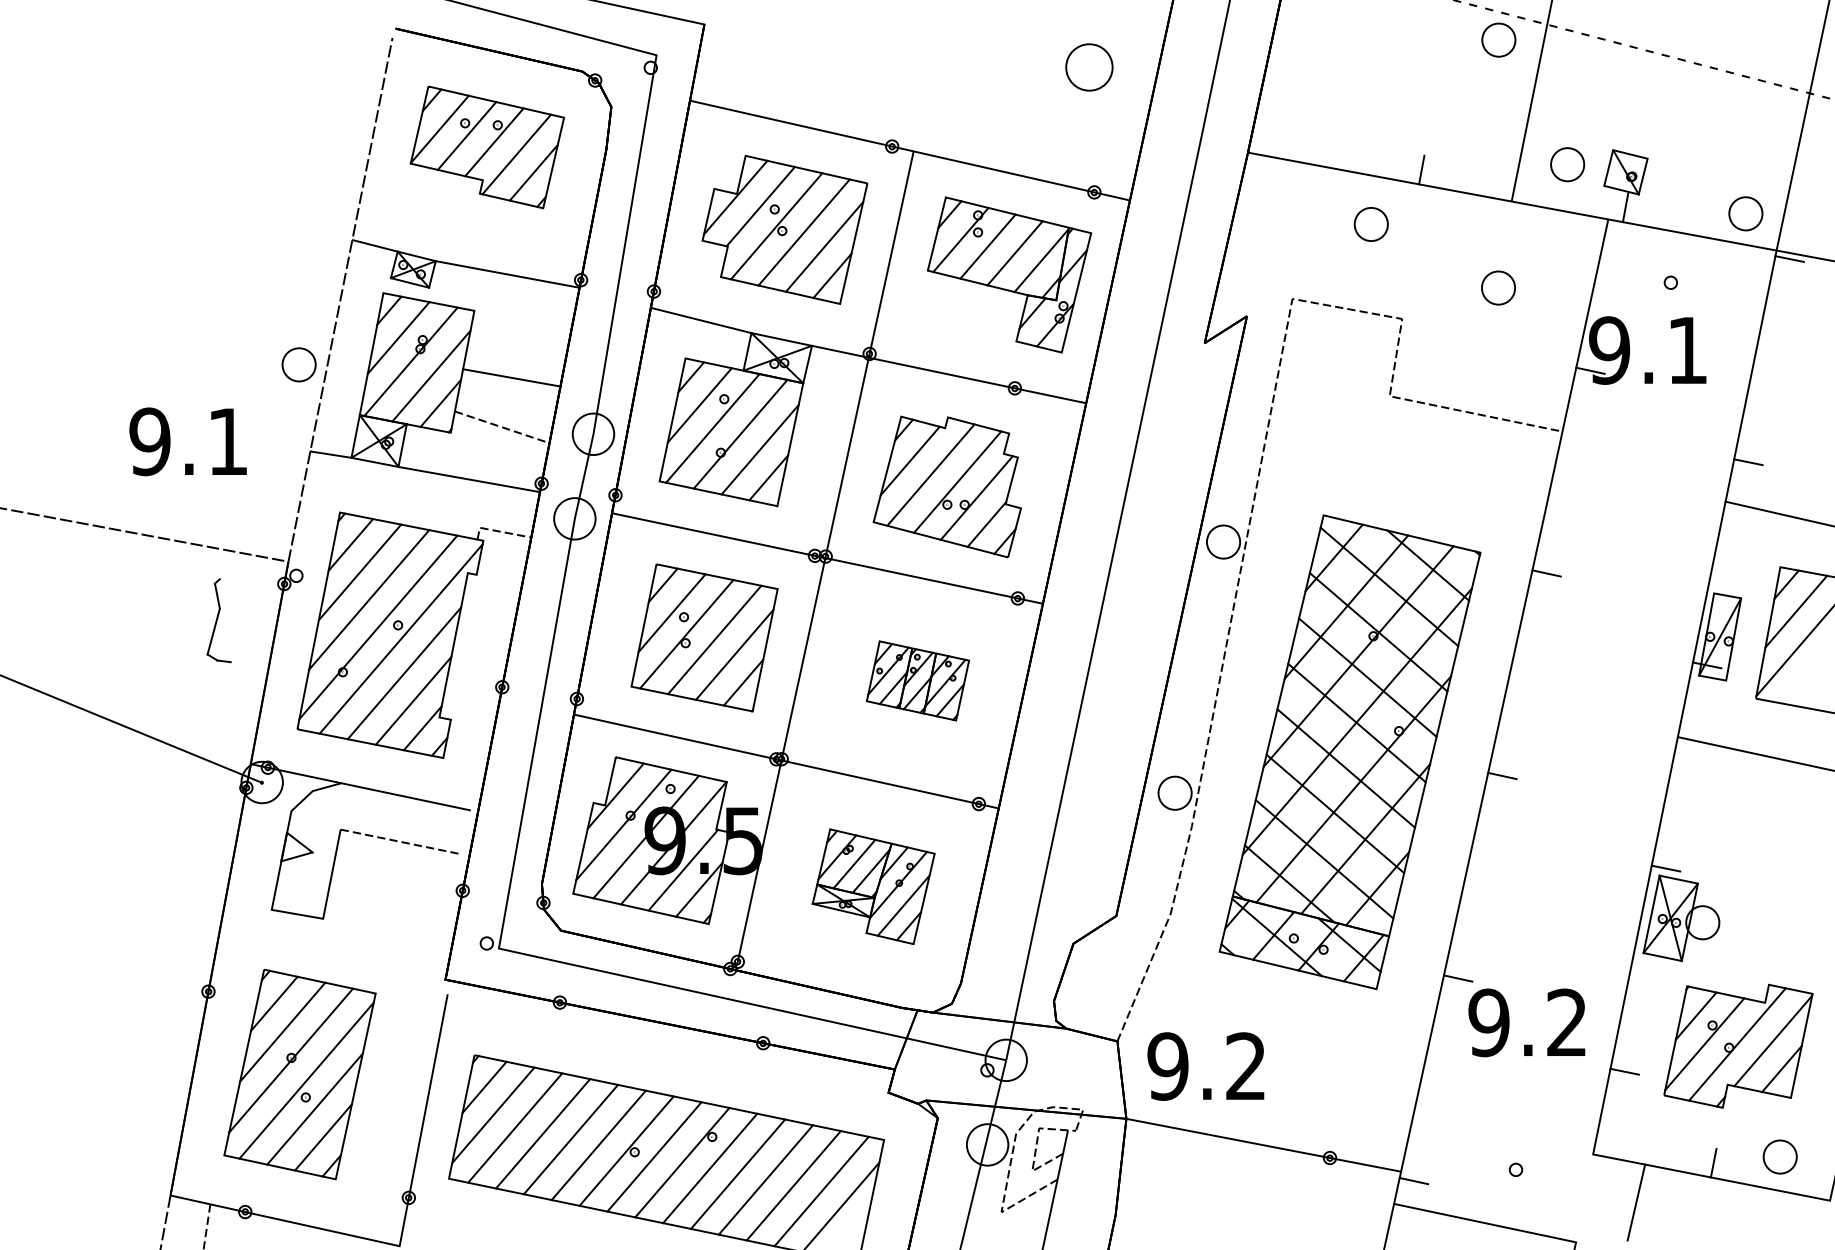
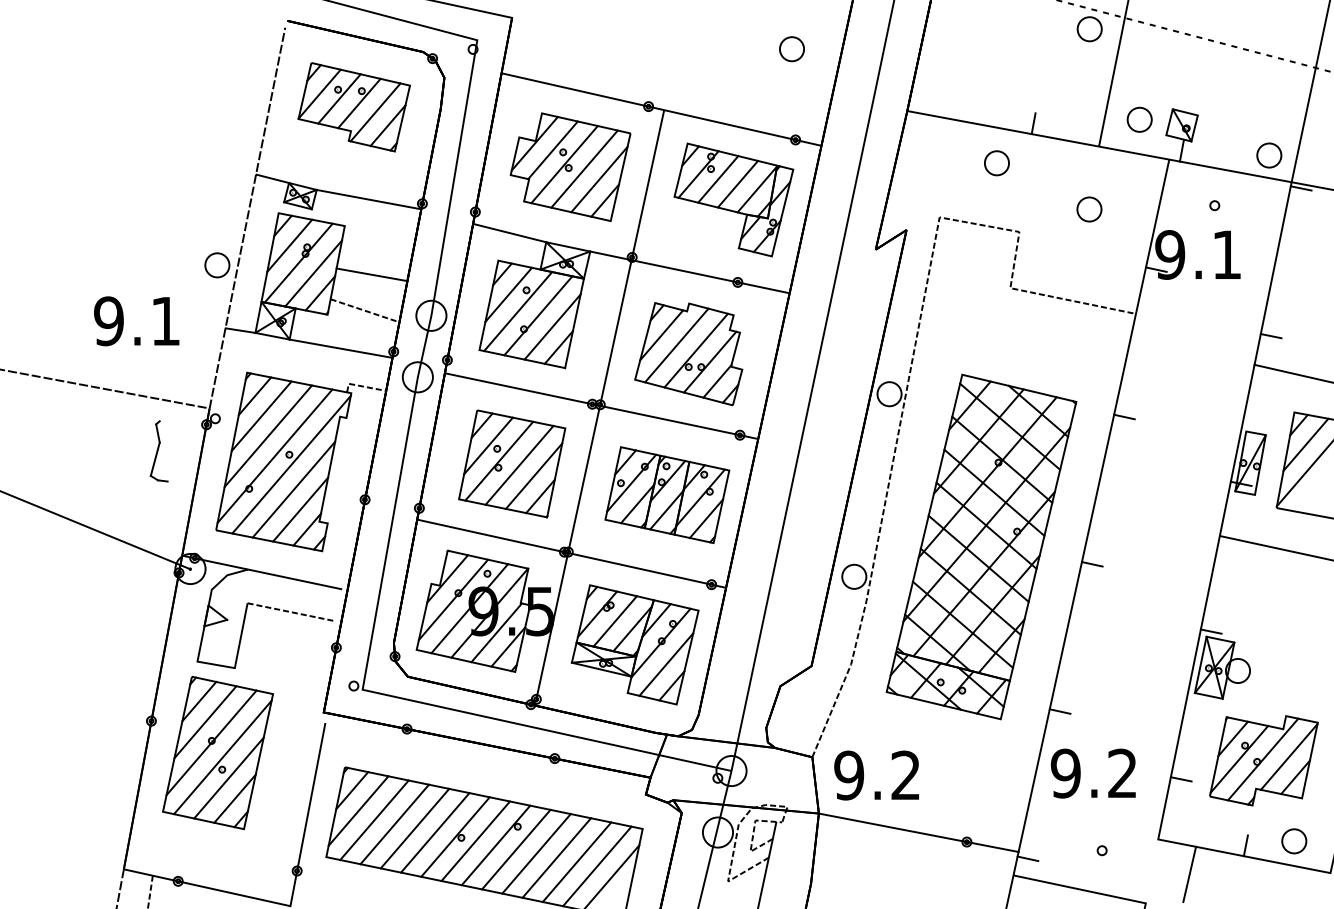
part: (1089, 67) -> (792, 49), size x0.71
part: (917, 680) -> (667, 494), size x1.67
part: (873, 886) -> (635, 644), size x1.43
text: (1526, 1022) -> (1093, 773), moved
part: (299, 1074) -> (217, 752), moved

